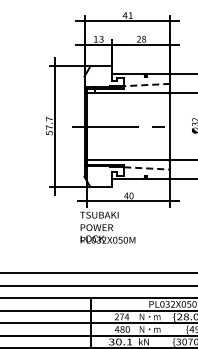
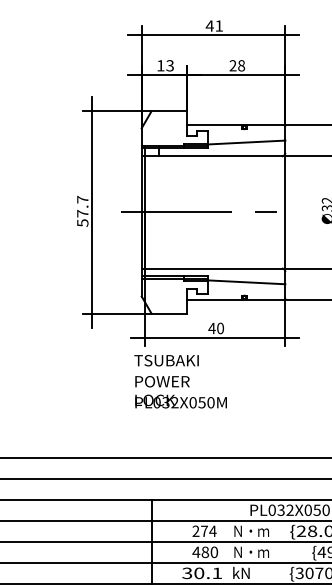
line: (146, 85) -> (245, 143), dashed -> solid
line: (147, 168) -> (247, 282), dashed -> solid

